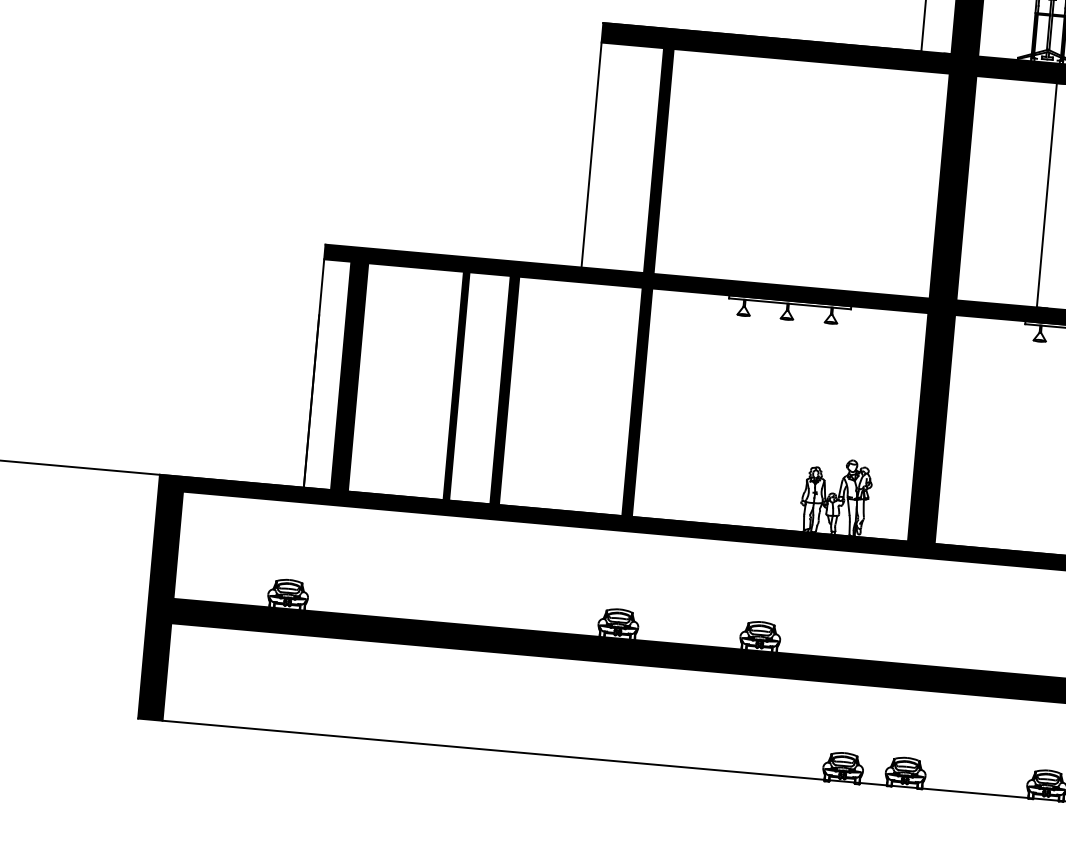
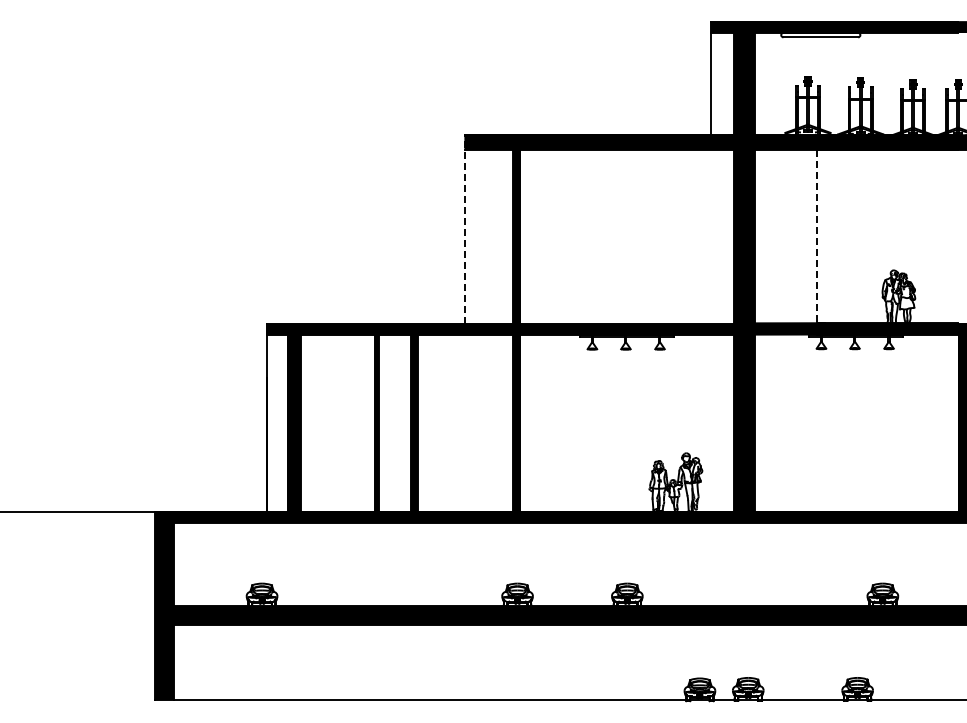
line: (592, 145) -> (464, 229), solid -> dashed
line: (1046, 195) -> (816, 236), solid -> dashed

